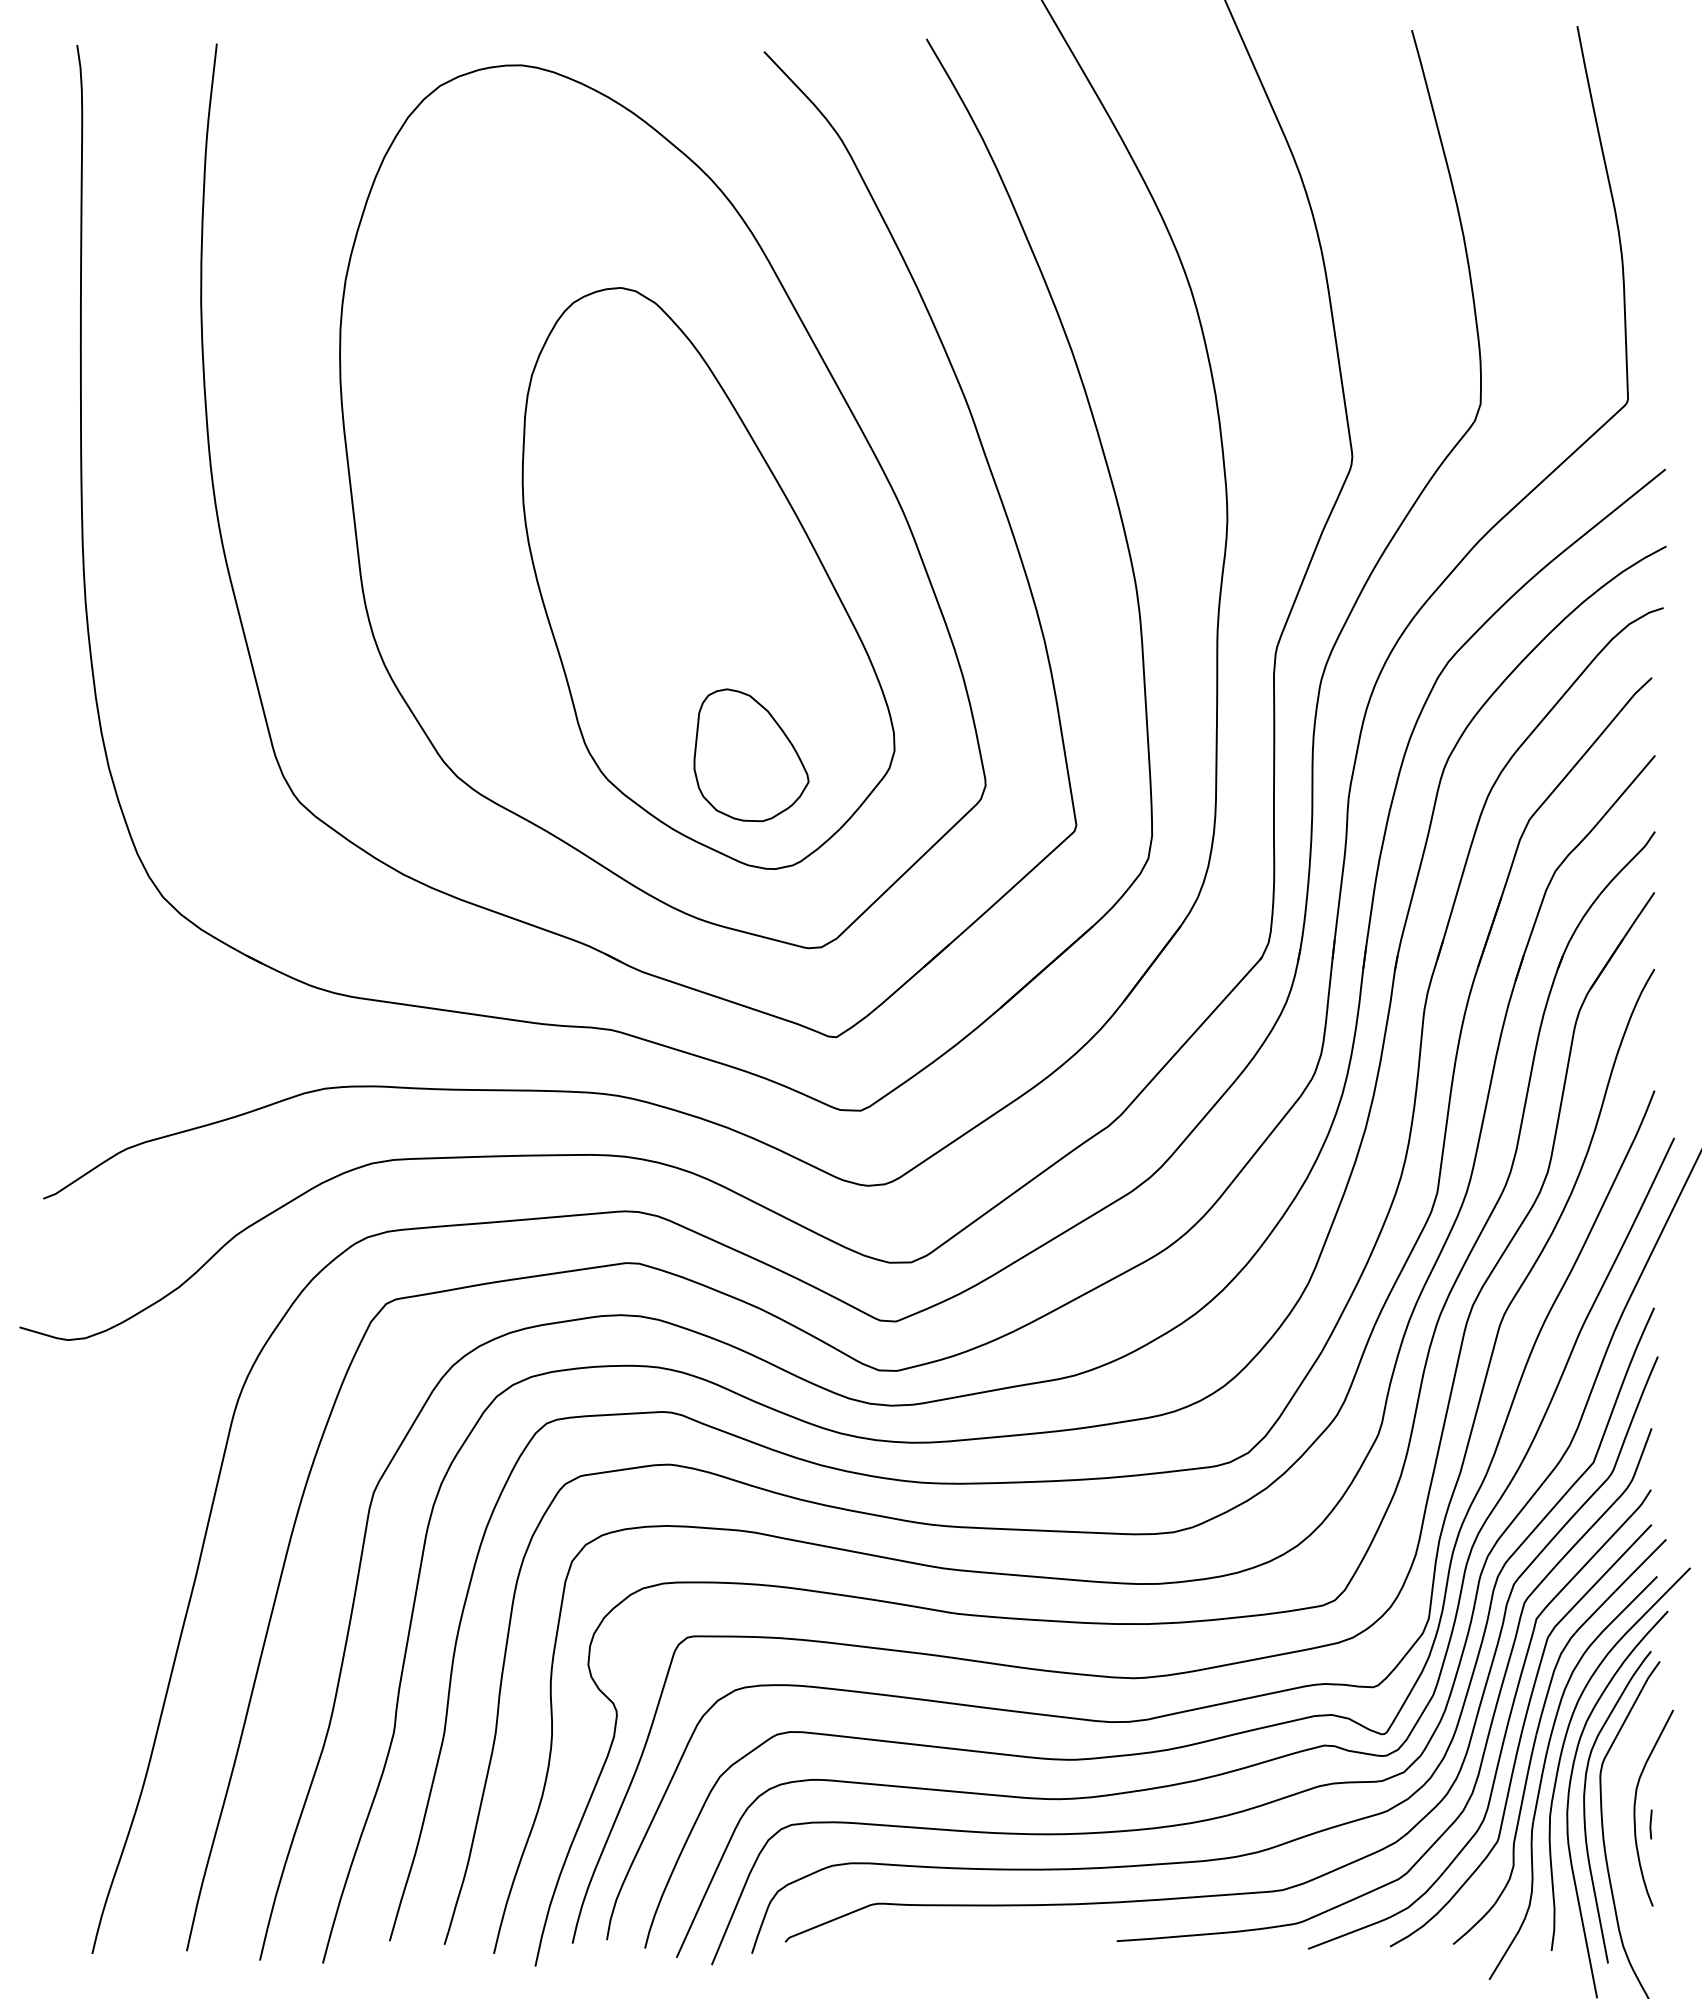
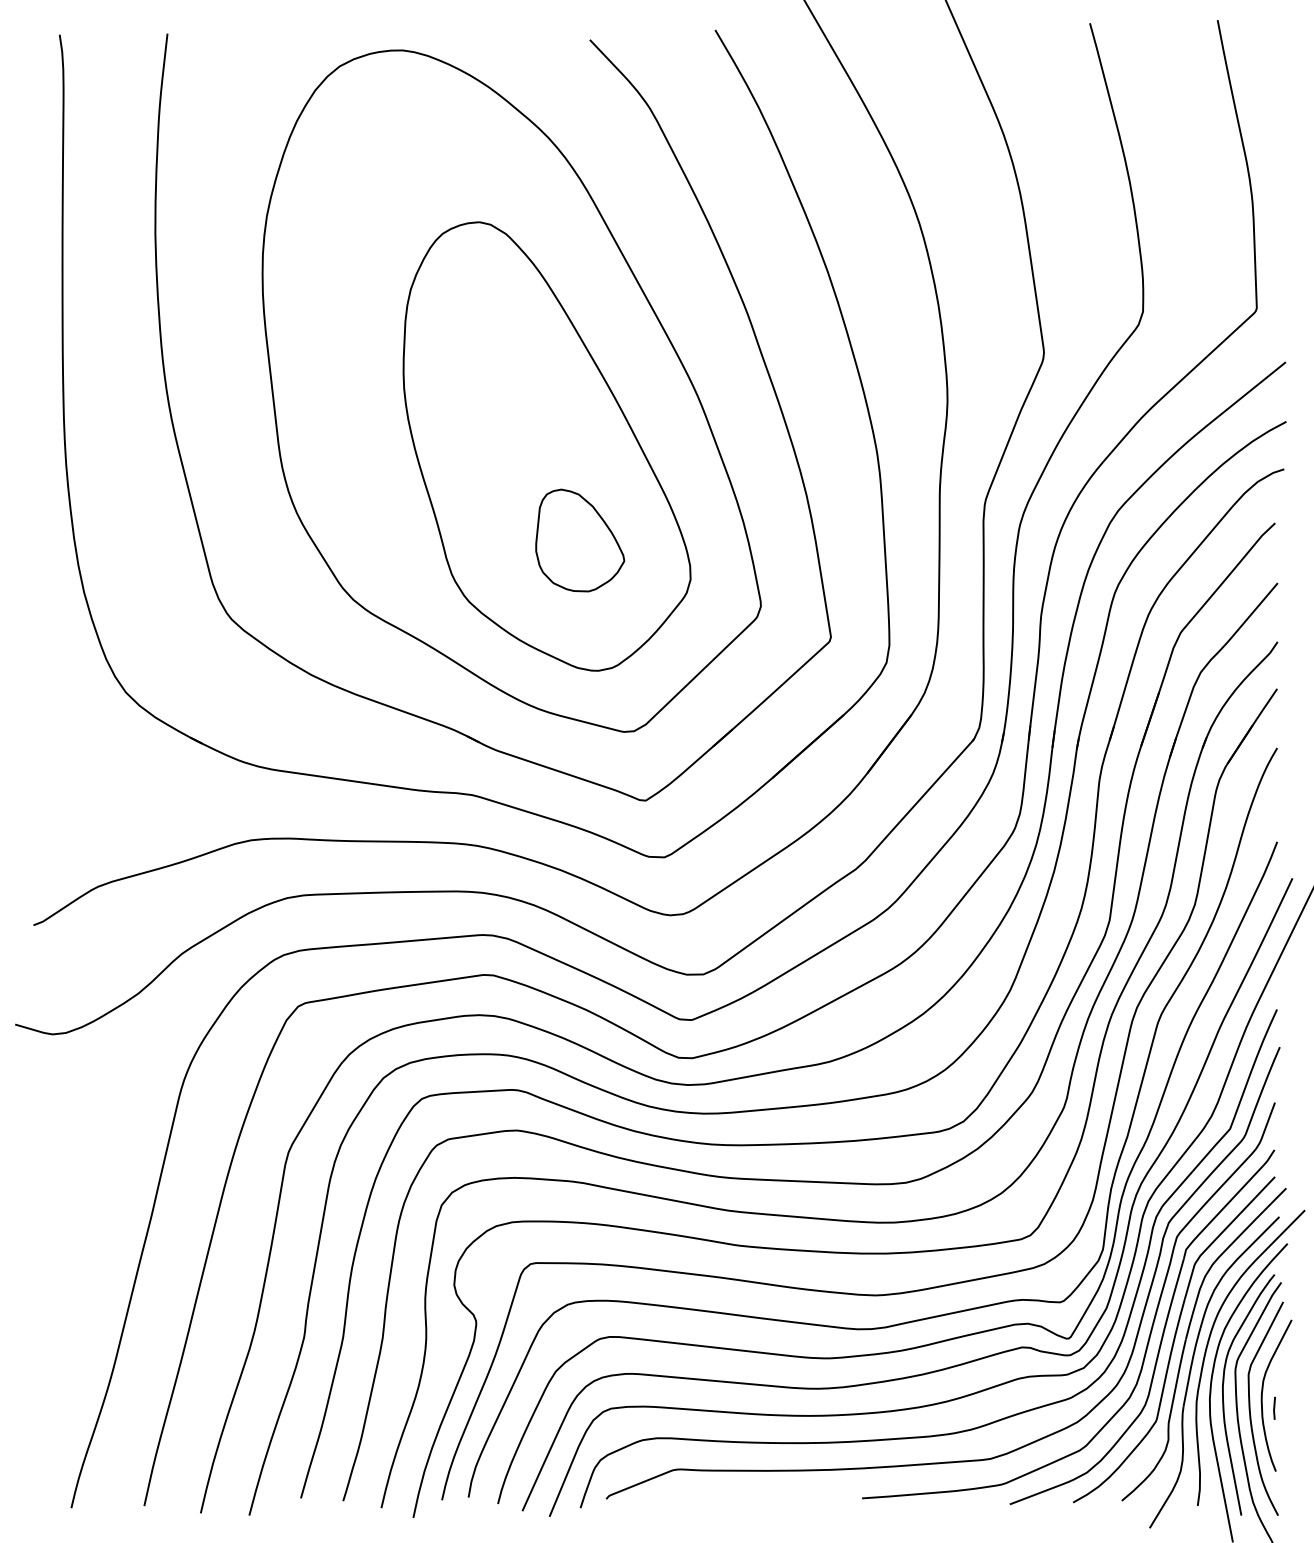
part: (751, 755) -> (580, 540), moved
curve: (1620, 1829) -> (1250, 1412), added

